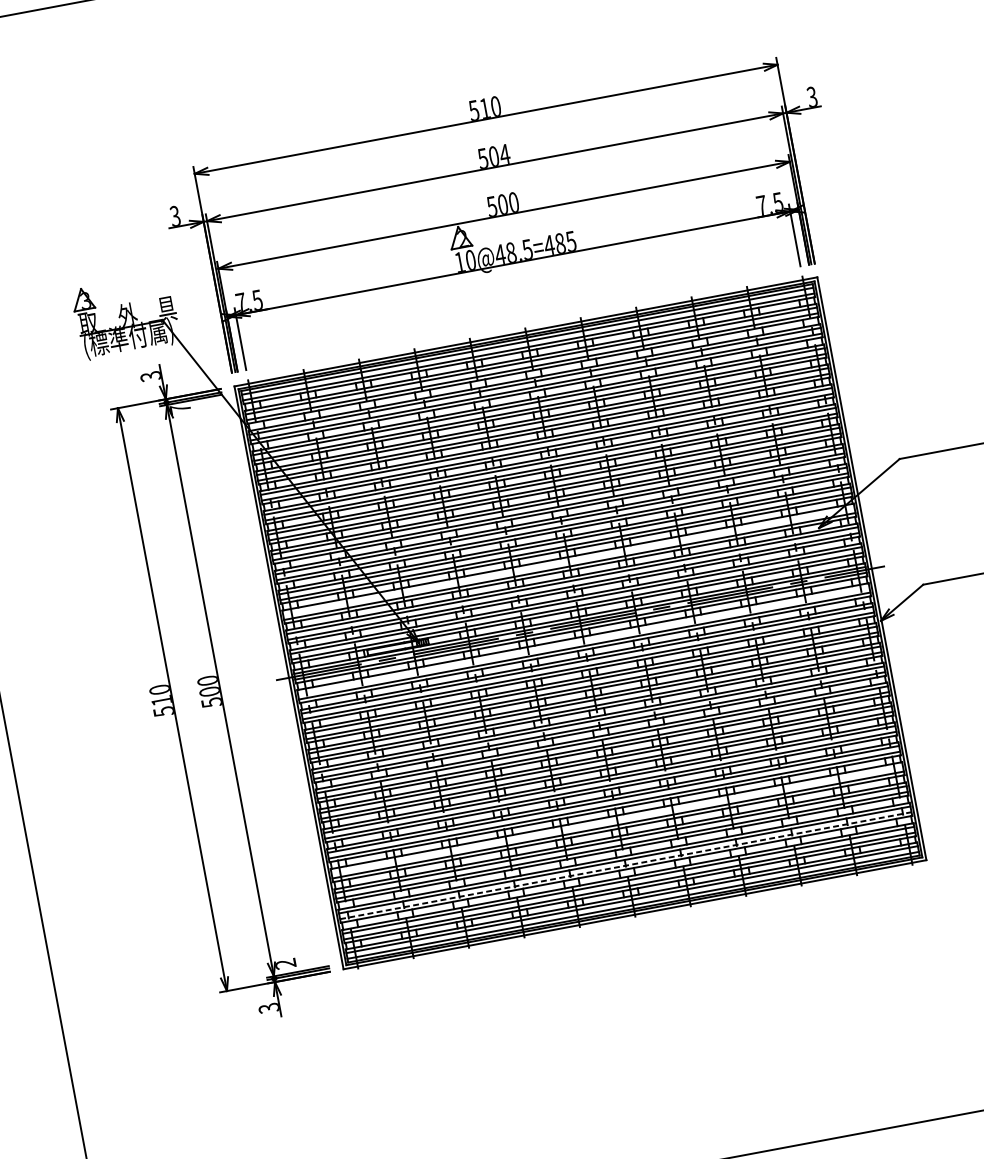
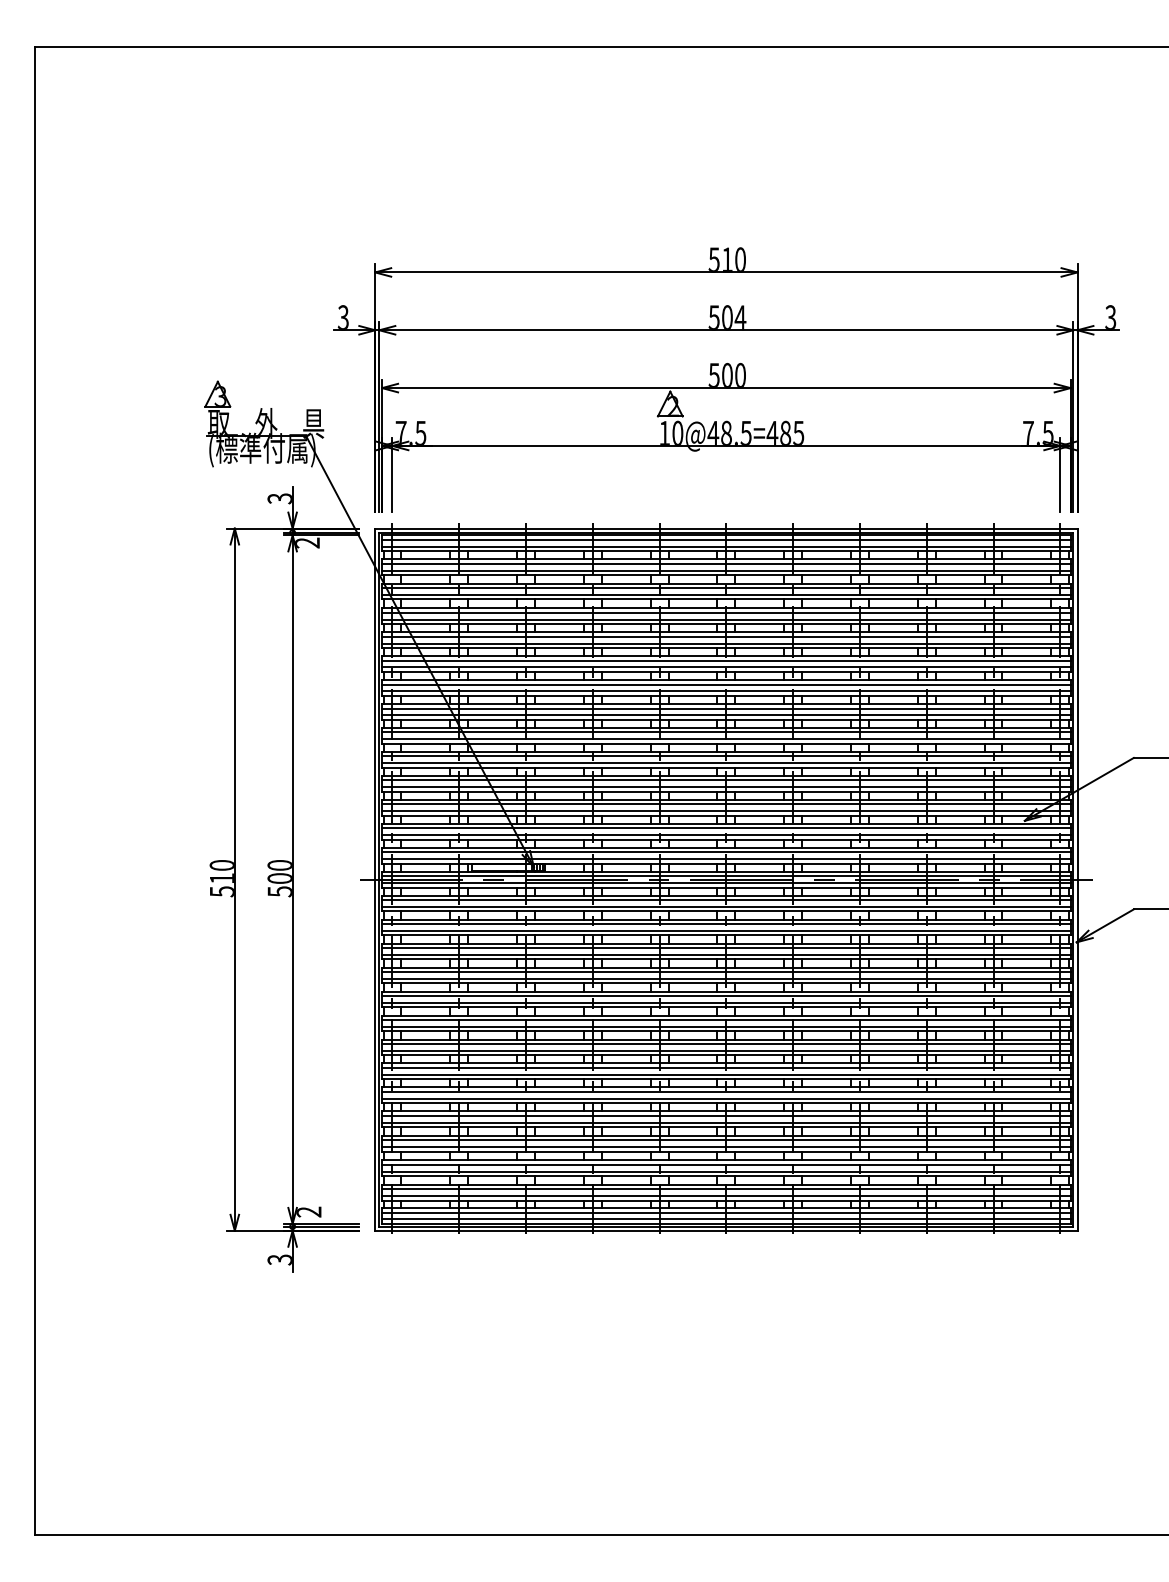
text: (180, 408) -> (307, 542), 7 -> 2
line: (568, 560) -> (726, 804), added
line: (583, 640) -> (726, 900), added
line: (617, 819) -> (726, 1115), added
line: (625, 865) -> (726, 1171), dashed -> solid

